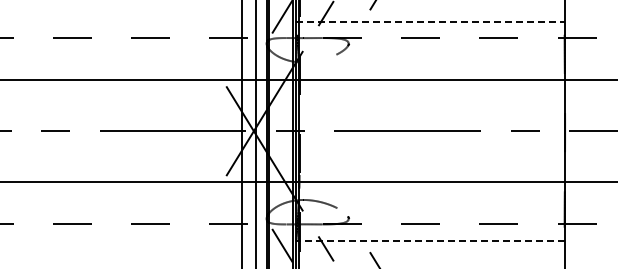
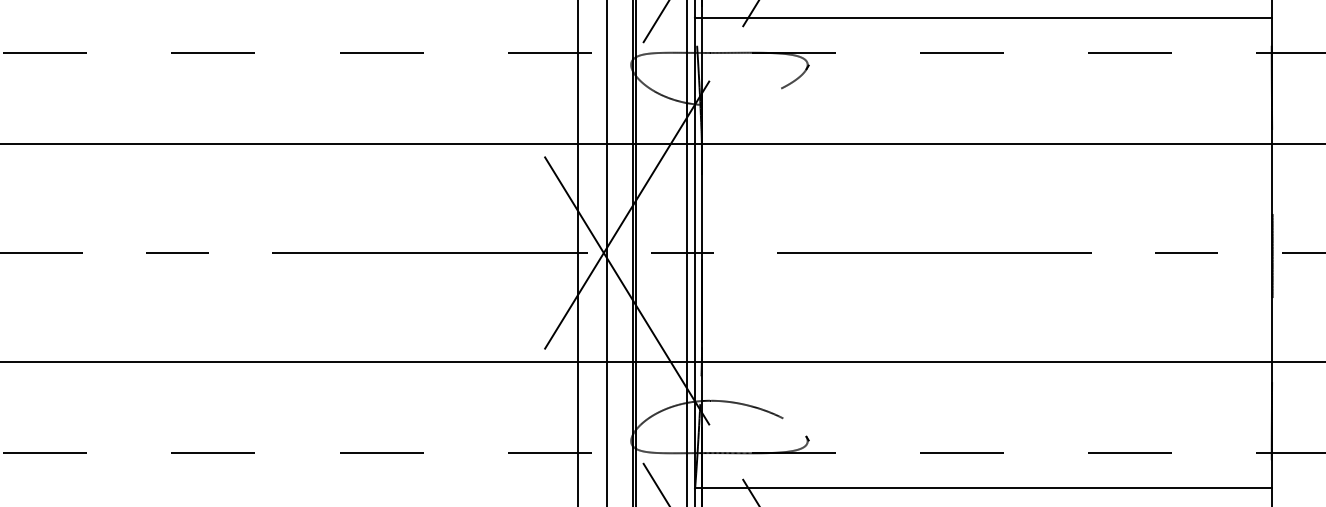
line: (430, 21) -> (983, 17), dashed -> solid
line: (429, 240) -> (981, 487), dashed -> solid

